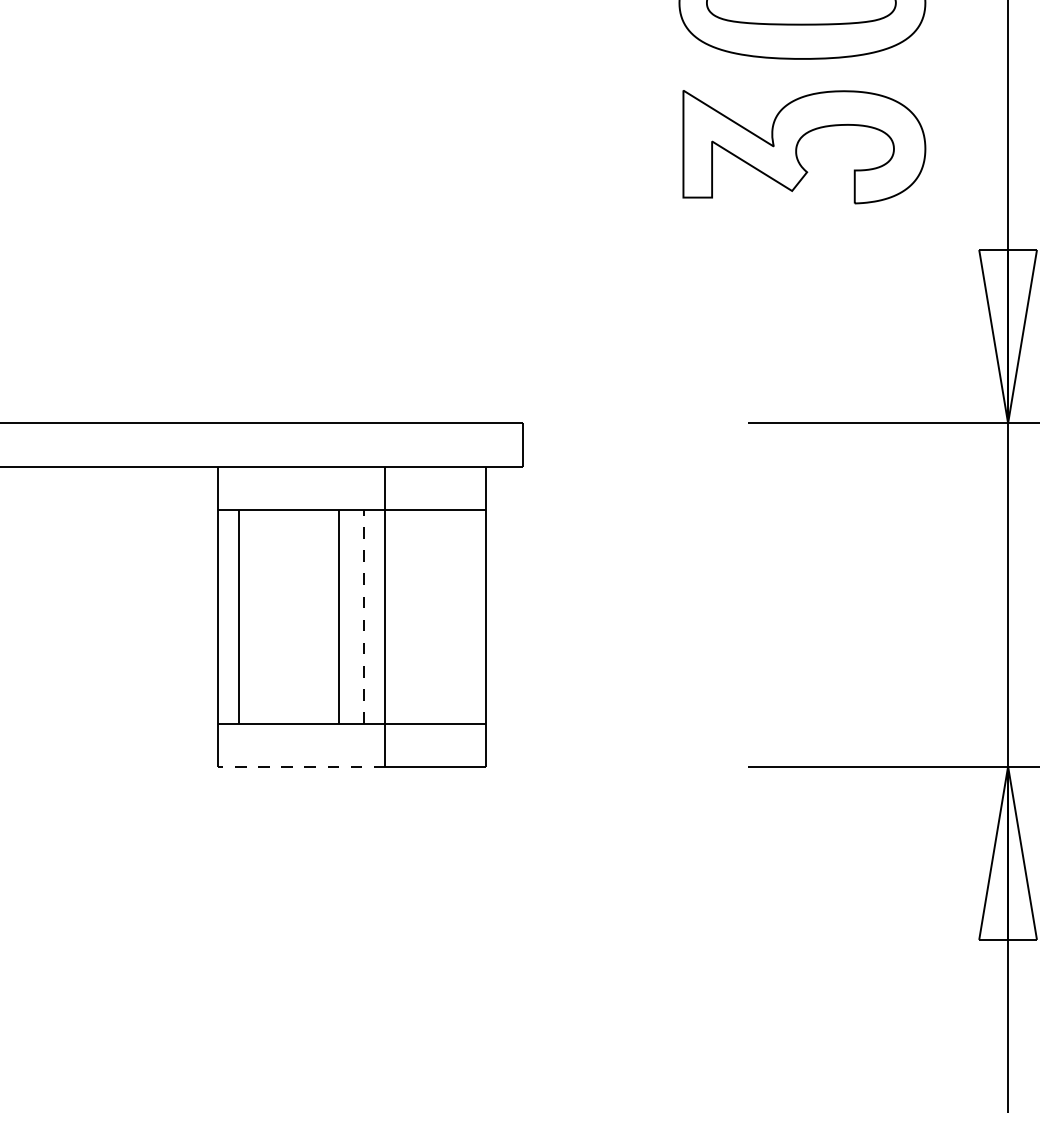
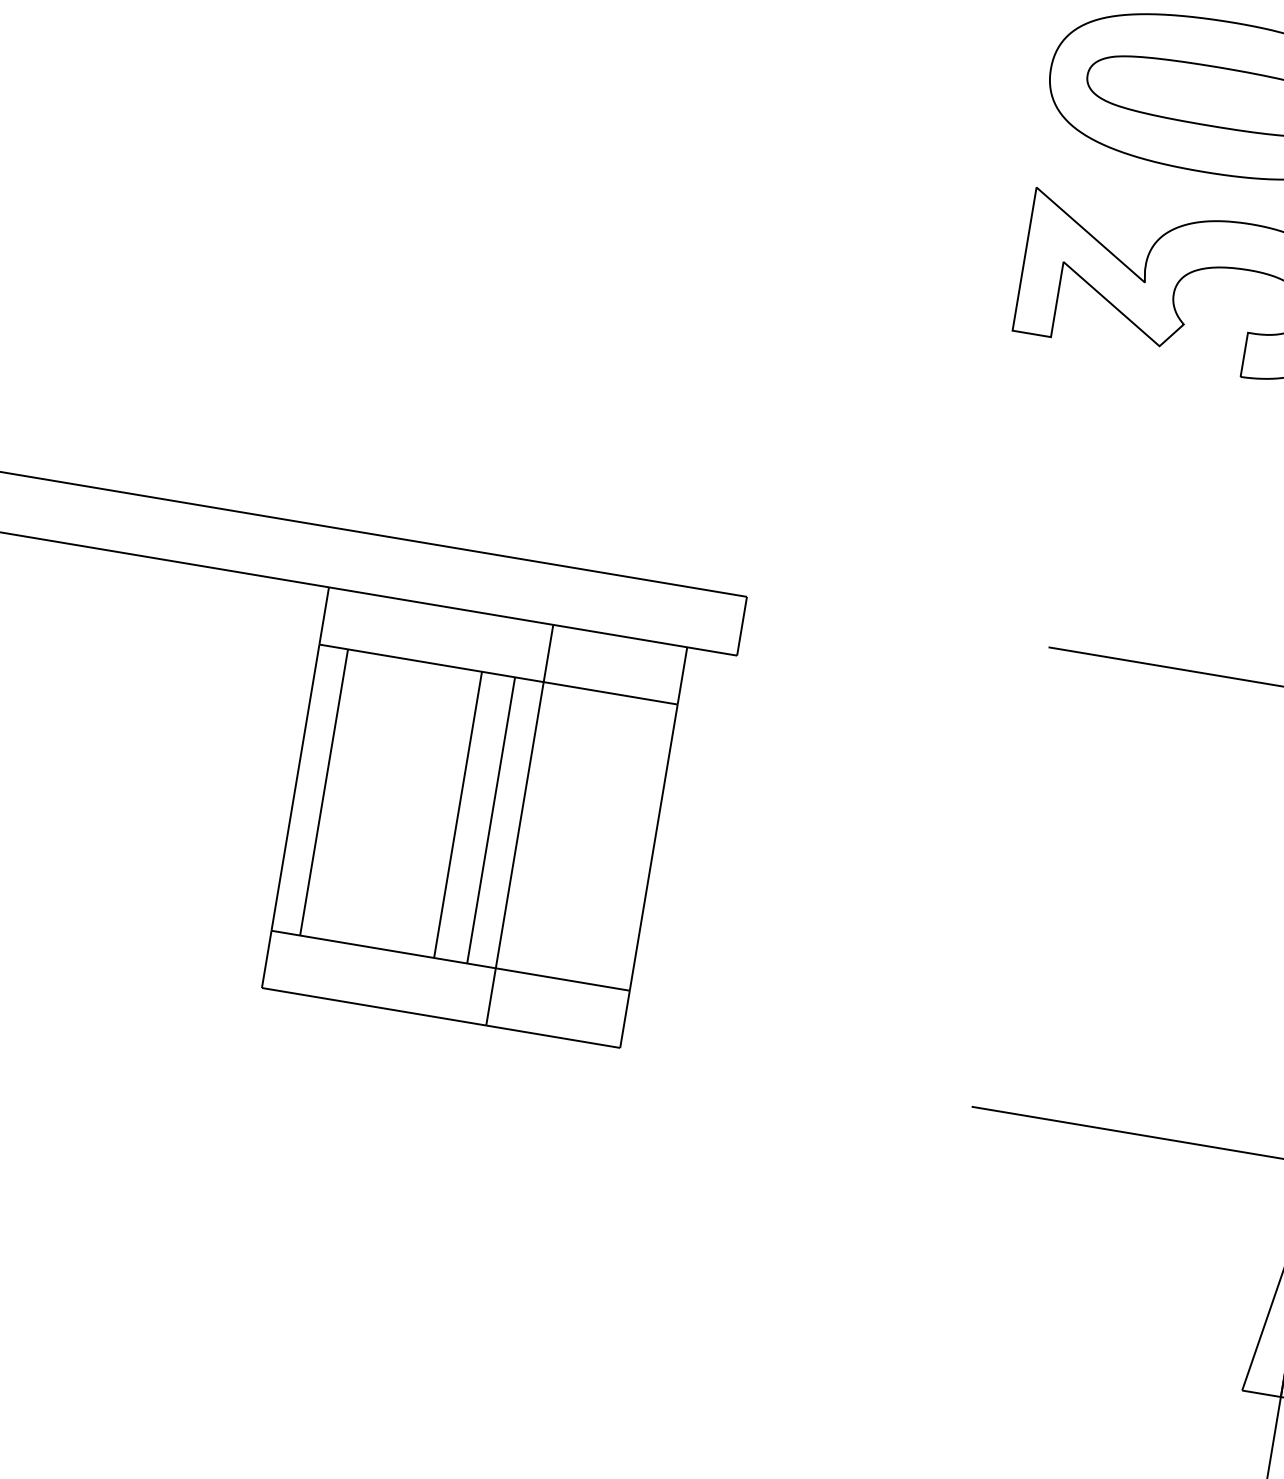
line: (364, 616) -> (491, 819), dashed -> solid
line: (301, 766) -> (373, 1006), dashed -> solid

